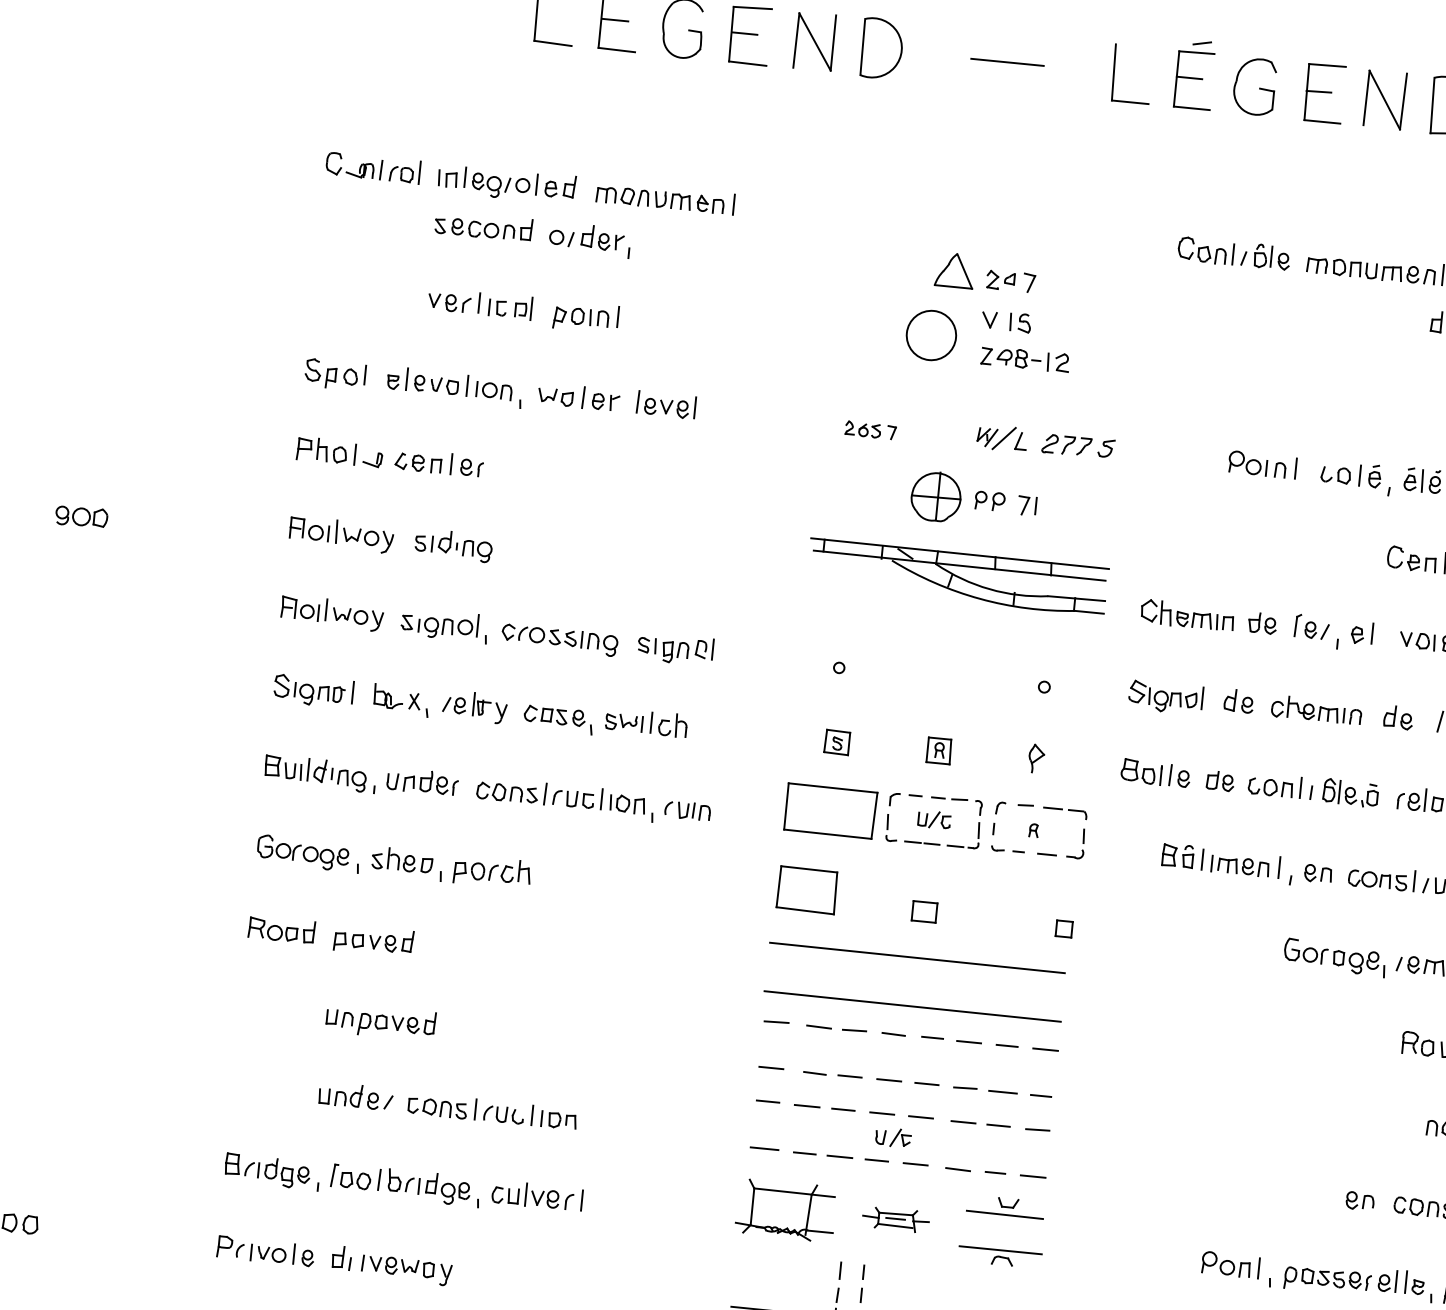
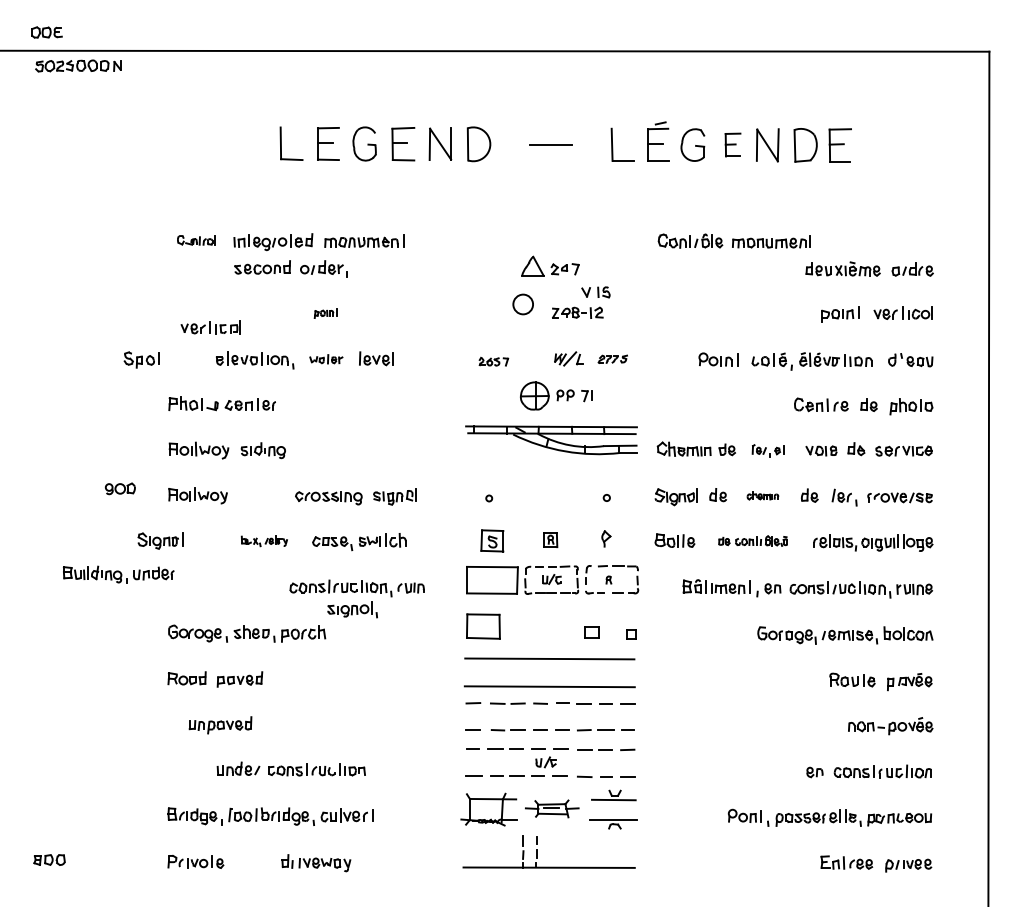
part: (1323, 92) -> (732, 144), size x0.7
part: (373, 168) -> (196, 240), size x0.7
part: (479, 303) -> (210, 327), moved
part: (585, 317) -> (325, 313), size x0.6
part: (1005, 321) -> (595, 292), moved
circle: (932, 335) -> (523, 304), size x0.7
part: (335, 373) -> (141, 359), moved
part: (579, 397) -> (326, 359), size x0.7
part: (1077, 446) -> (612, 359), size x0.7
part: (80, 516) -> (119, 488), moved
part: (444, 625) -> (352, 609), moved
part: (1332, 631) -> (767, 450), size x0.7
part: (313, 690) -> (160, 540), moved
part: (440, 704) -> (264, 541), size x0.6
part: (1316, 709) -> (762, 495), size x0.6
part: (836, 741) -> (491, 540), size x1.6
part: (360, 777) -> (118, 574), moved
part: (1291, 786) -> (752, 540), size x0.7
part: (923, 911) -> (591, 632), moved
part: (380, 1022) -> (220, 725), moved
part: (894, 1218) -> (551, 808), size x1.4
part: (392, 1266) -> (316, 863), moved

